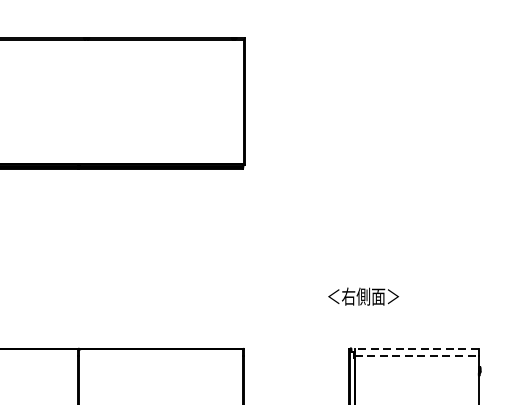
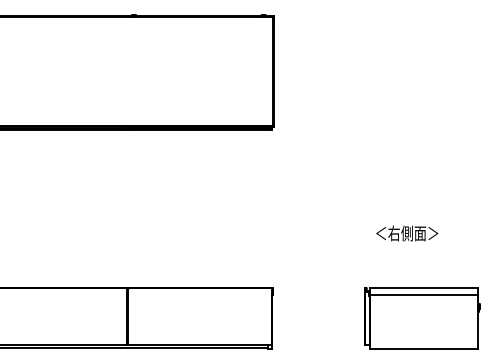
text: (363, 296) -> (407, 233), moved
line: (416, 349) -> (423, 288), dashed -> solid
line: (417, 355) -> (424, 294), dashed -> solid

